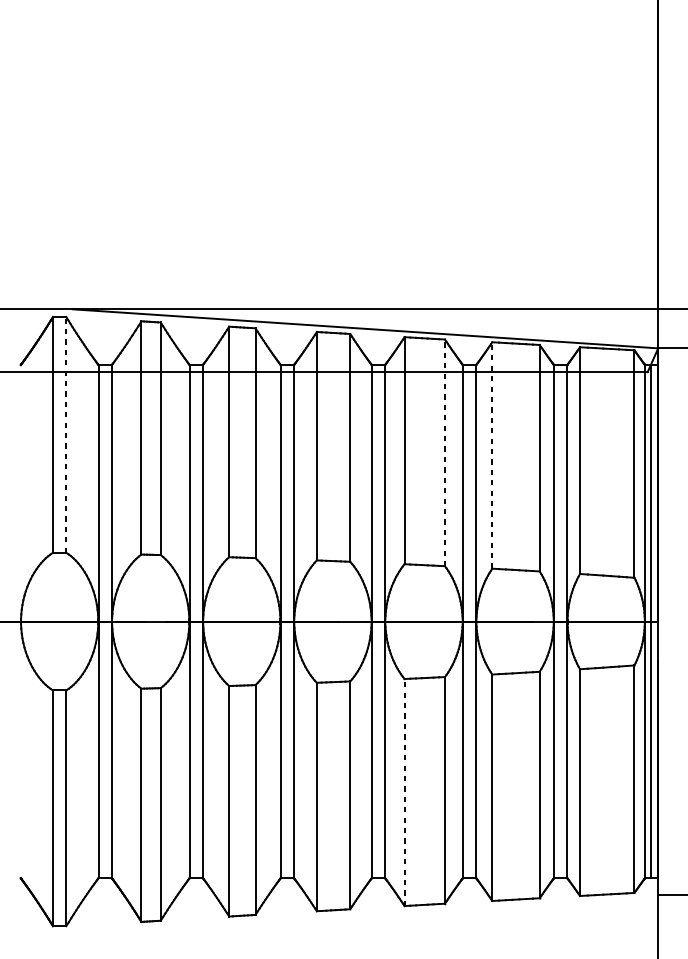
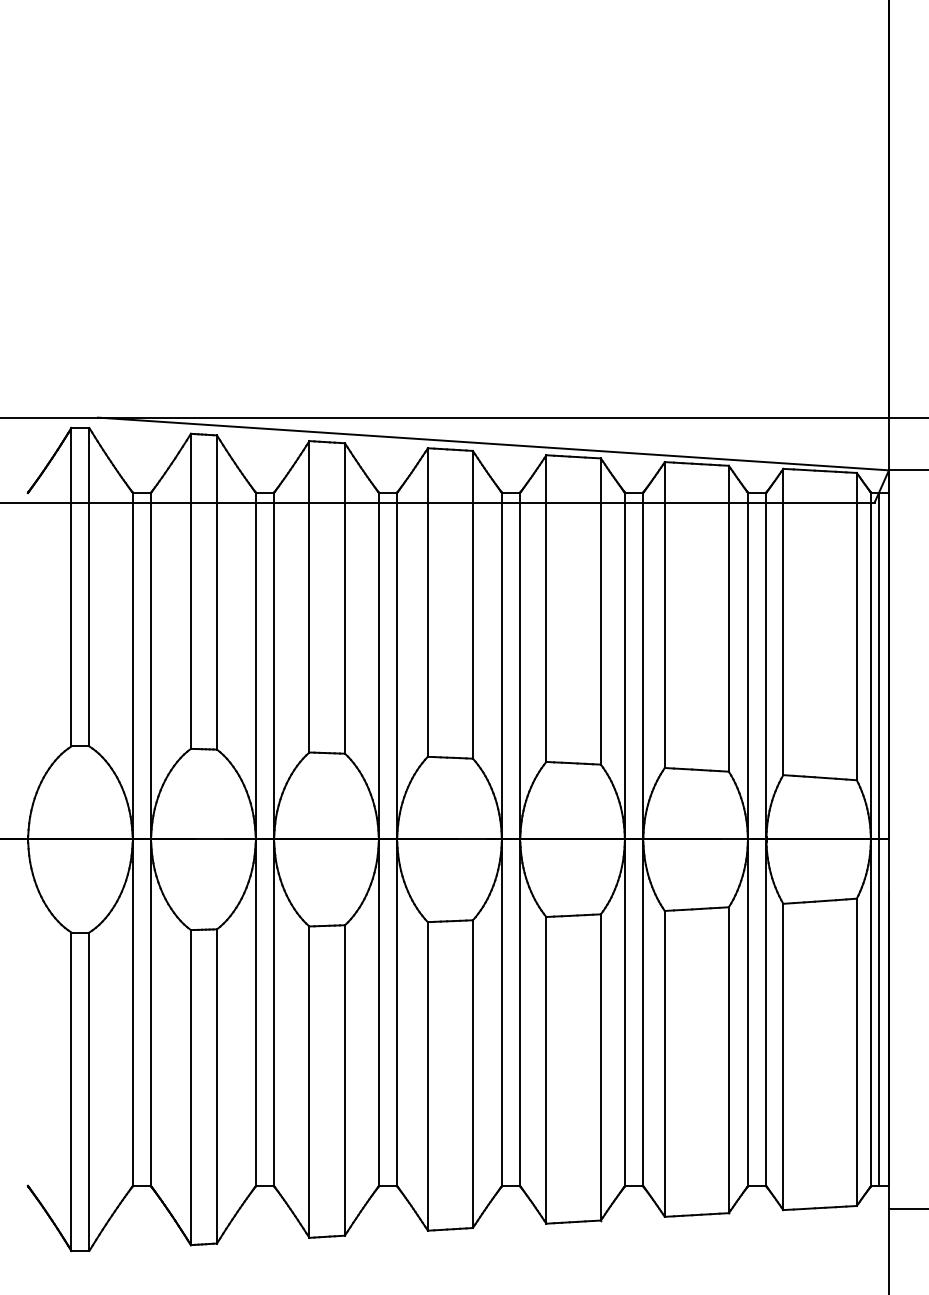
line: (66, 434) -> (89, 586), dashed -> solid
line: (444, 452) -> (600, 611), dashed -> solid
line: (492, 455) -> (664, 615), dashed -> solid
line: (404, 791) -> (546, 1069), dashed -> solid

